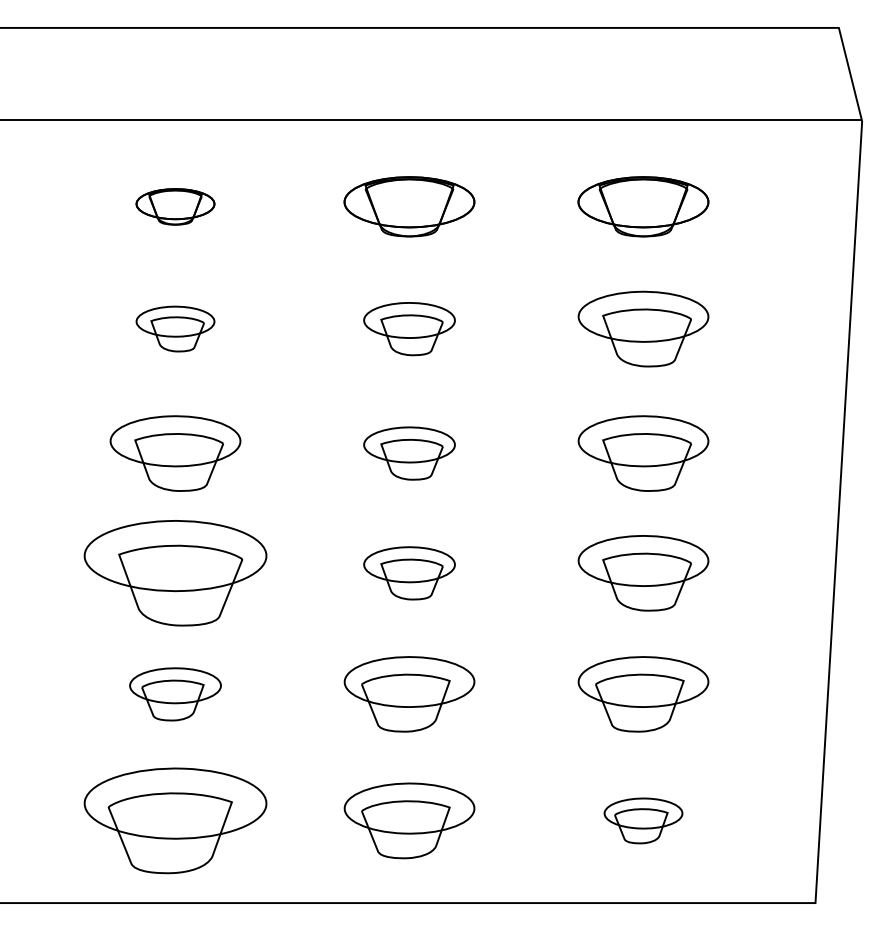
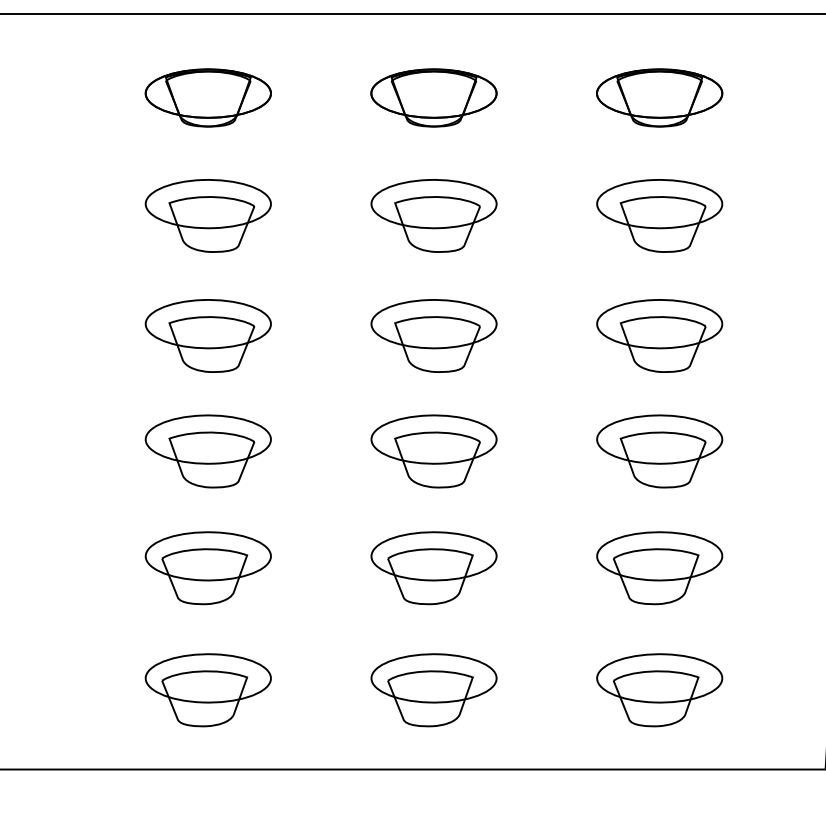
part: (175, 206) -> (208, 97), size x1.67
part: (175, 328) -> (208, 215), size x1.67
part: (409, 328) -> (433, 215), size x1.43
part: (409, 453) -> (433, 335), size x1.43
part: (175, 573) -> (208, 451), size x0.71
part: (409, 573) -> (433, 451), size x1.43
part: (175, 694) -> (208, 568), size x1.43
part: (175, 820) -> (208, 689), size x0.71
part: (643, 820) -> (659, 689), size x1.67

